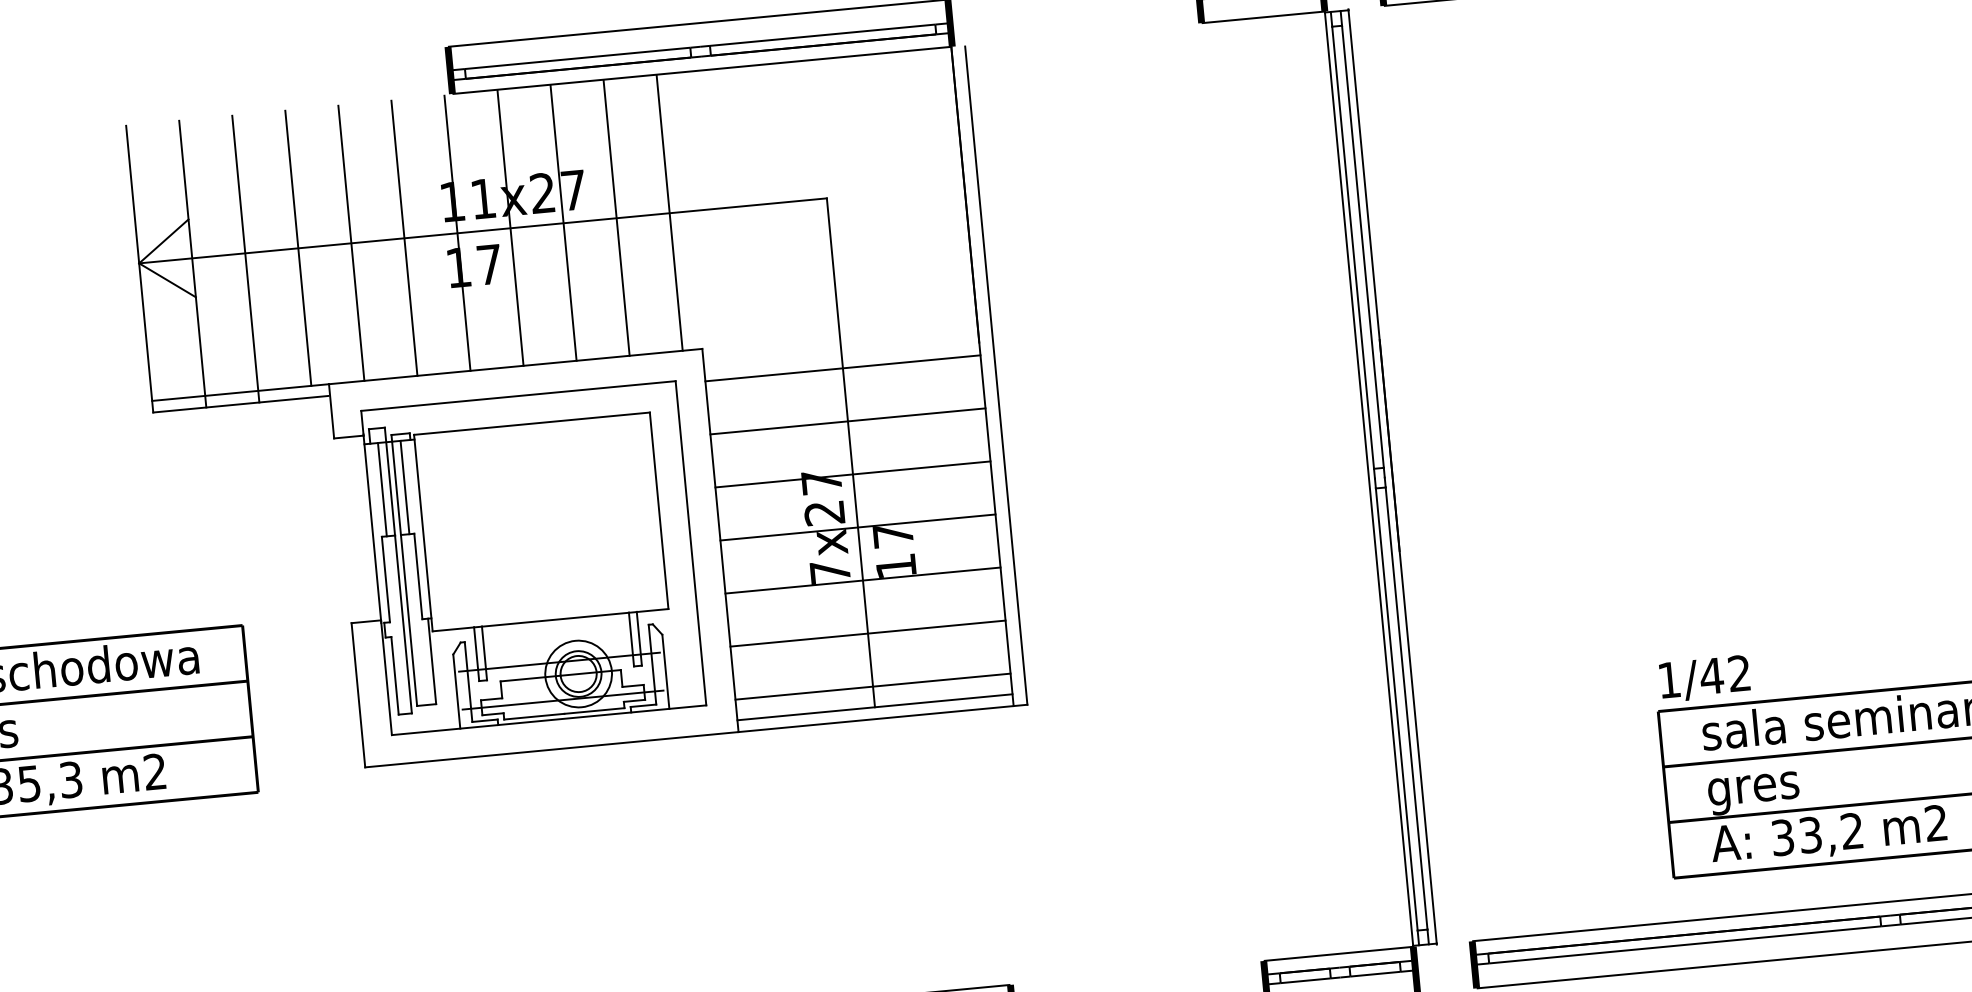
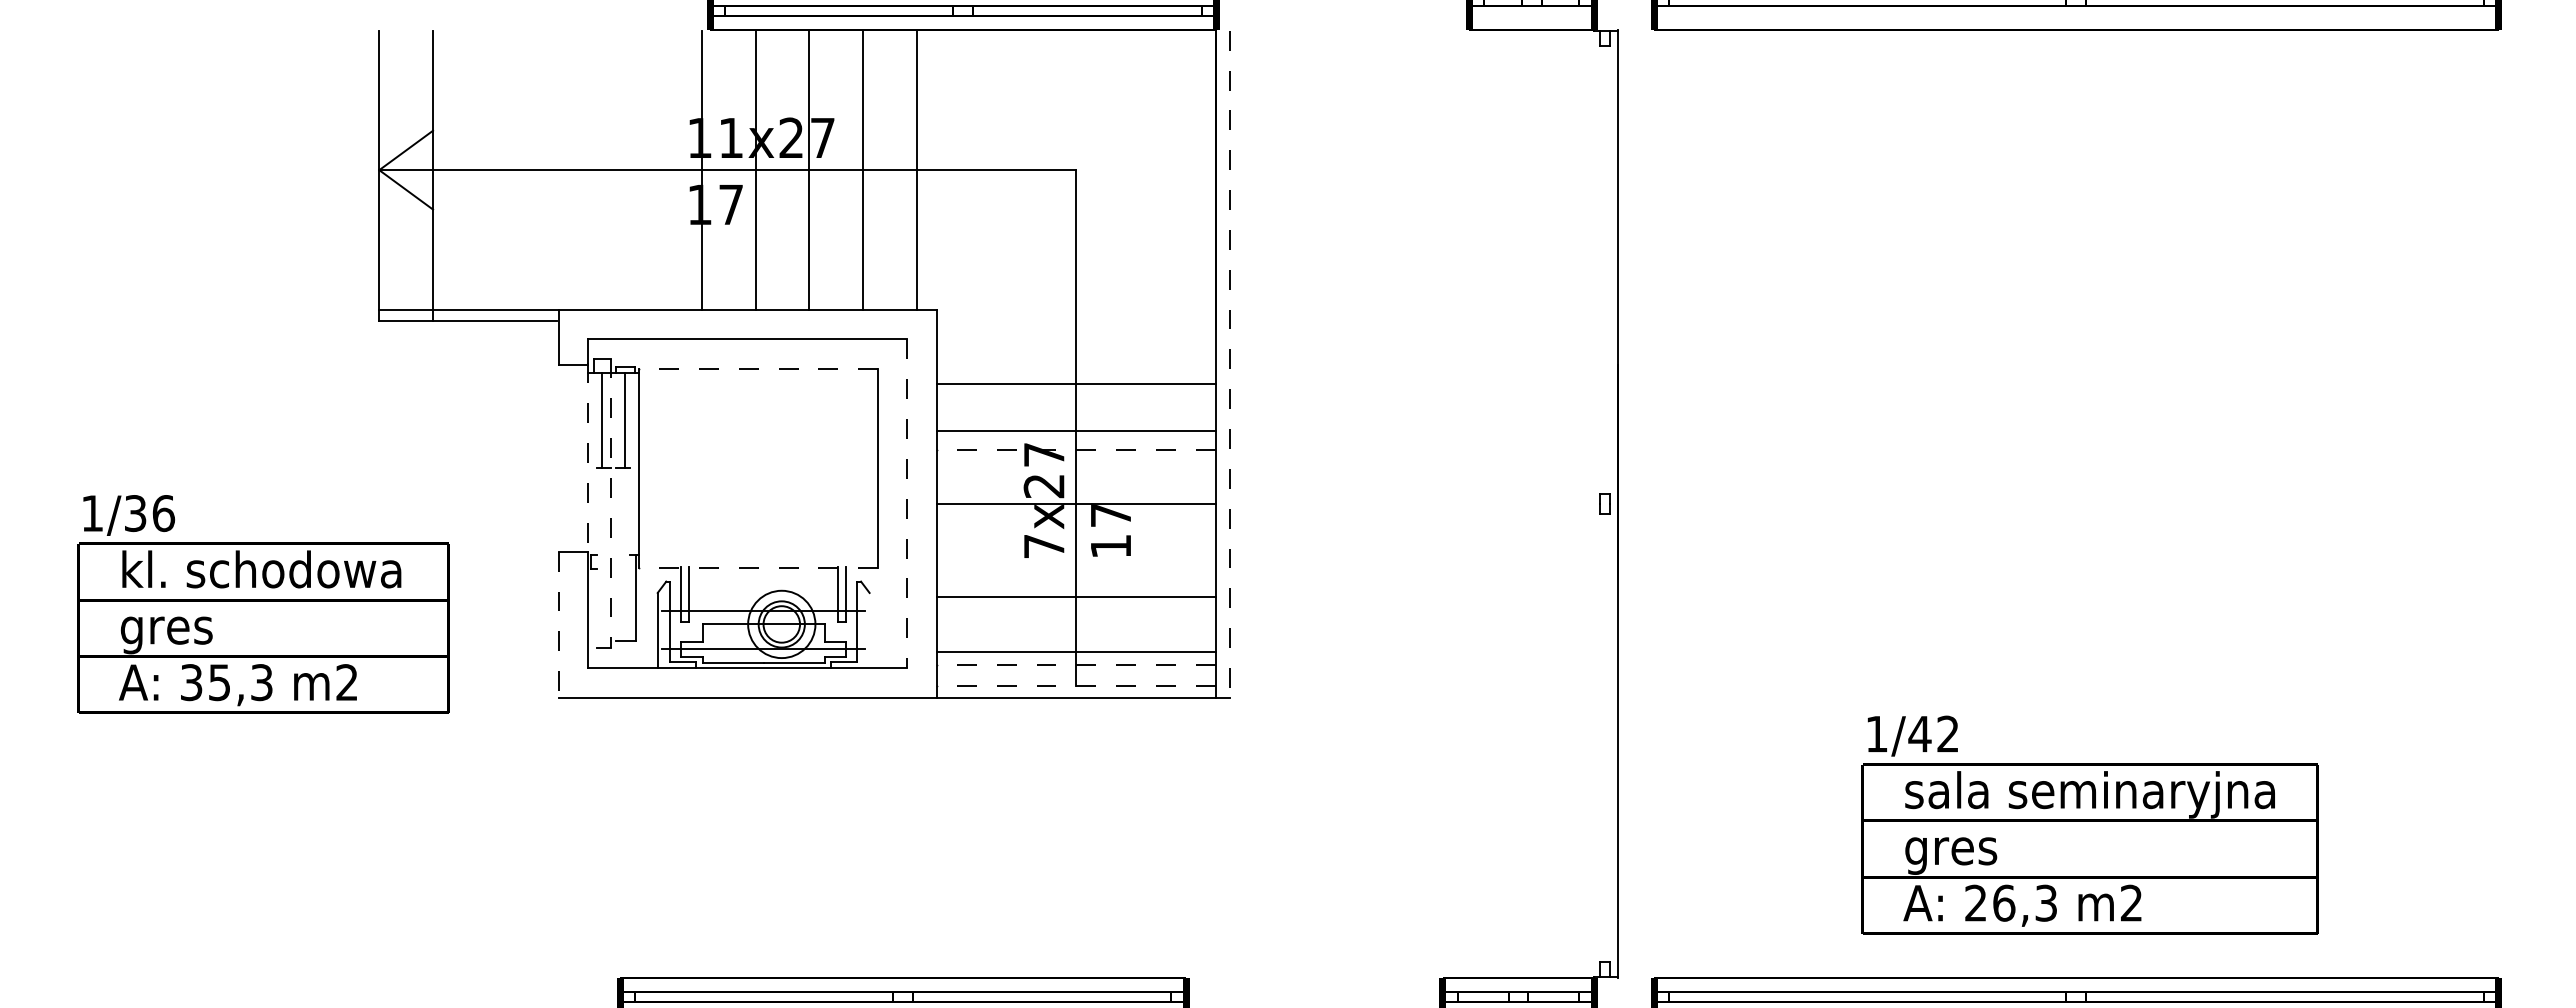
line: (404, 237) -> (648, 169), removed
line: (351, 242) -> (594, 169), removed
line: (1363, 246) -> (1610, 269), removed
line: (298, 247) -> (540, 169), removed
line: (1353, 247) -> (1600, 269), removed
line: (245, 258) -> (486, 175), removed
line: (842, 368) -> (1075, 384), moved
line: (996, 375) -> (1229, 364), solid -> dashed
line: (847, 421) -> (1075, 431), moved
line: (531, 423) -> (758, 368), solid -> dashed
line: (852, 474) -> (1075, 449), solid -> dashed
line: (1369, 478) -> (1594, 503), removed
line: (372, 528) -> (588, 458), solid -> dashed
line: (691, 543) -> (907, 504), solid -> dashed
line: (398, 570) -> (610, 503), solid -> dashed
line: (404, 574) -> (616, 507), removed
line: (418, 575) -> (630, 510), removed
line: (386, 578) -> (597, 510), removed
line: (862, 580) -> (1075, 596), moved
line: (550, 620) -> (758, 567), solid -> dashed
line: (867, 633) -> (1075, 652), moved
line: (665, 671) -> (869, 630), removed
line: (395, 675) -> (597, 608), removed
line: (872, 687) -> (1075, 665), solid -> dashed
line: (358, 695) -> (558, 625), solid -> dashed
line: (874, 706) -> (1075, 685), solid -> dashed
line: (1406, 708) -> (1610, 737), removed
line: (1396, 709) -> (1600, 737), removed
text: (1816, 833) -> (2010, 902), 33,2 -> 26,3

